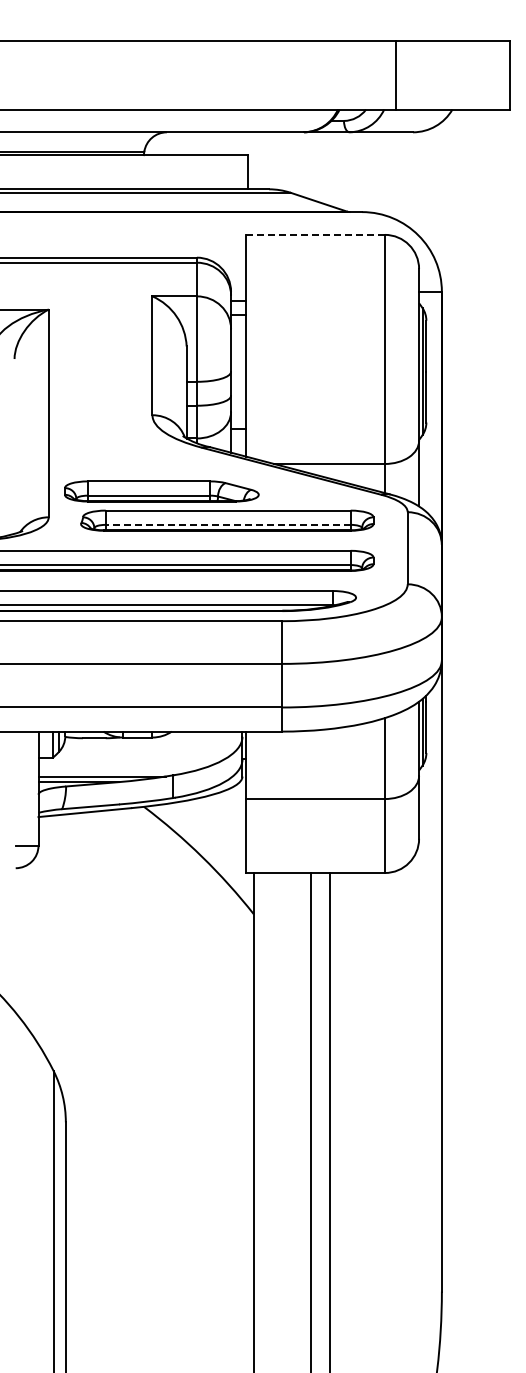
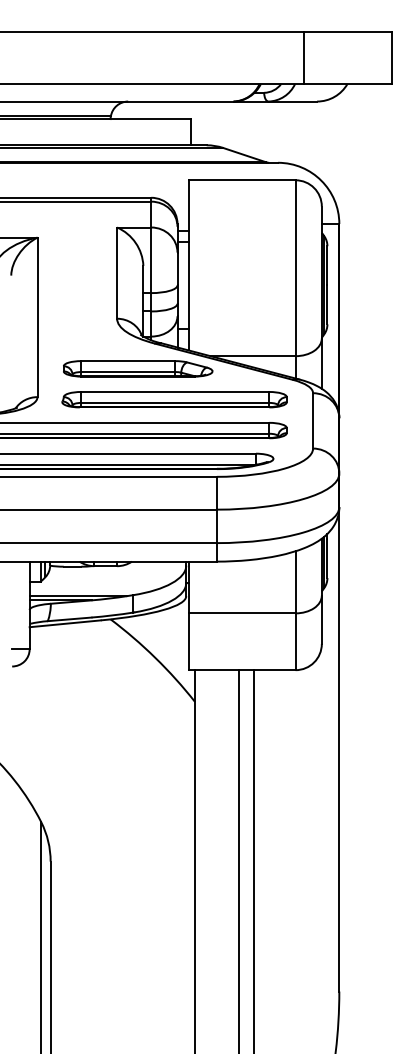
line: (315, 234) -> (242, 179), dashed -> solid
part: (161, 491) -> (137, 368), moved
line: (227, 524) -> (174, 402), dashed -> solid

